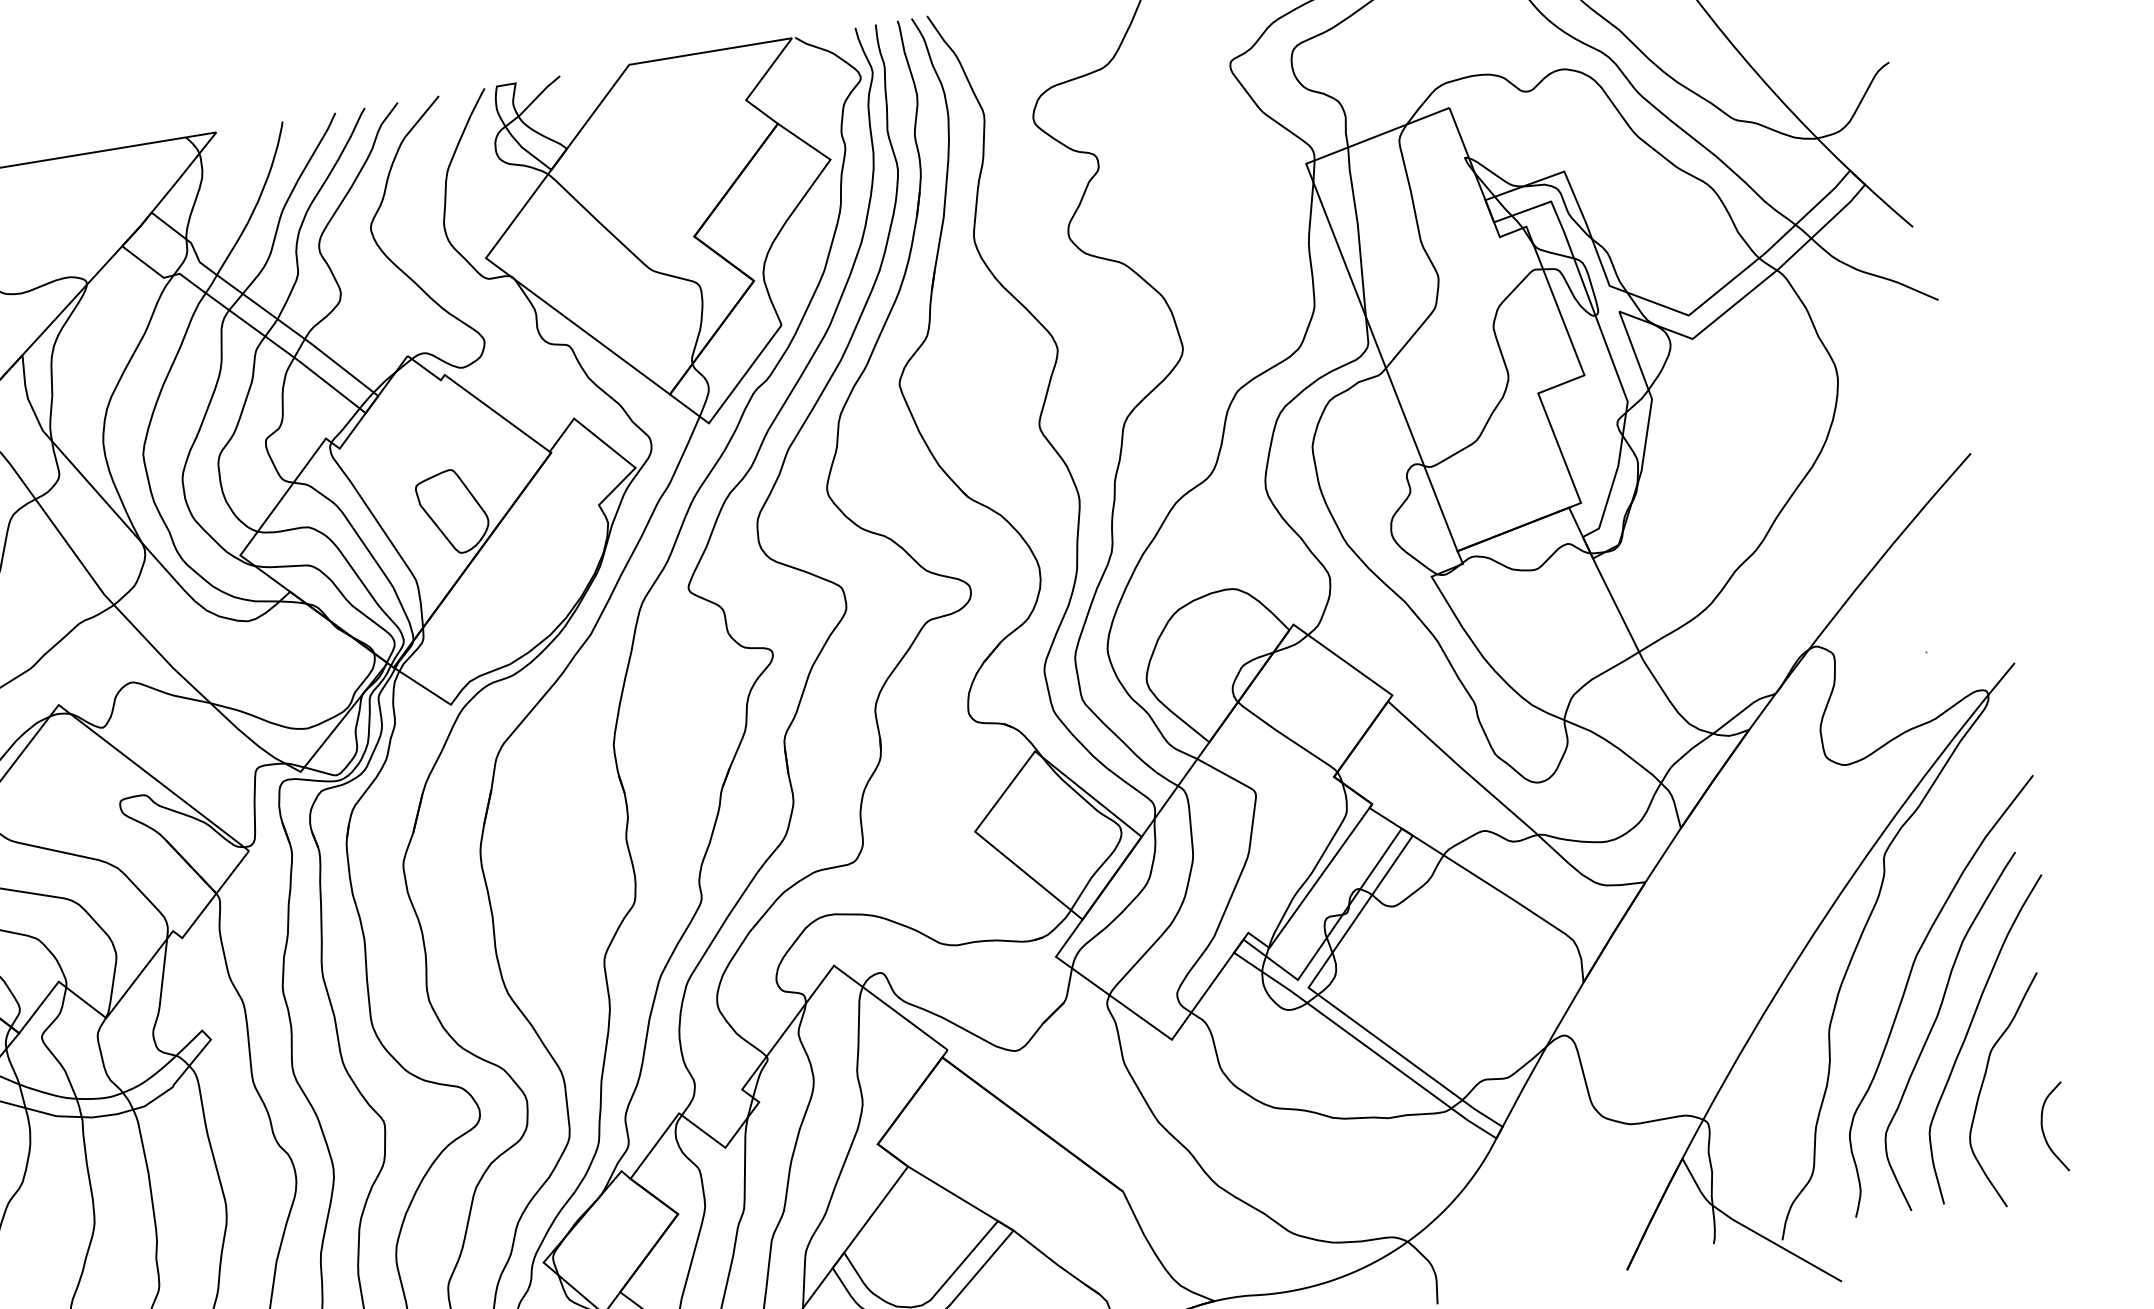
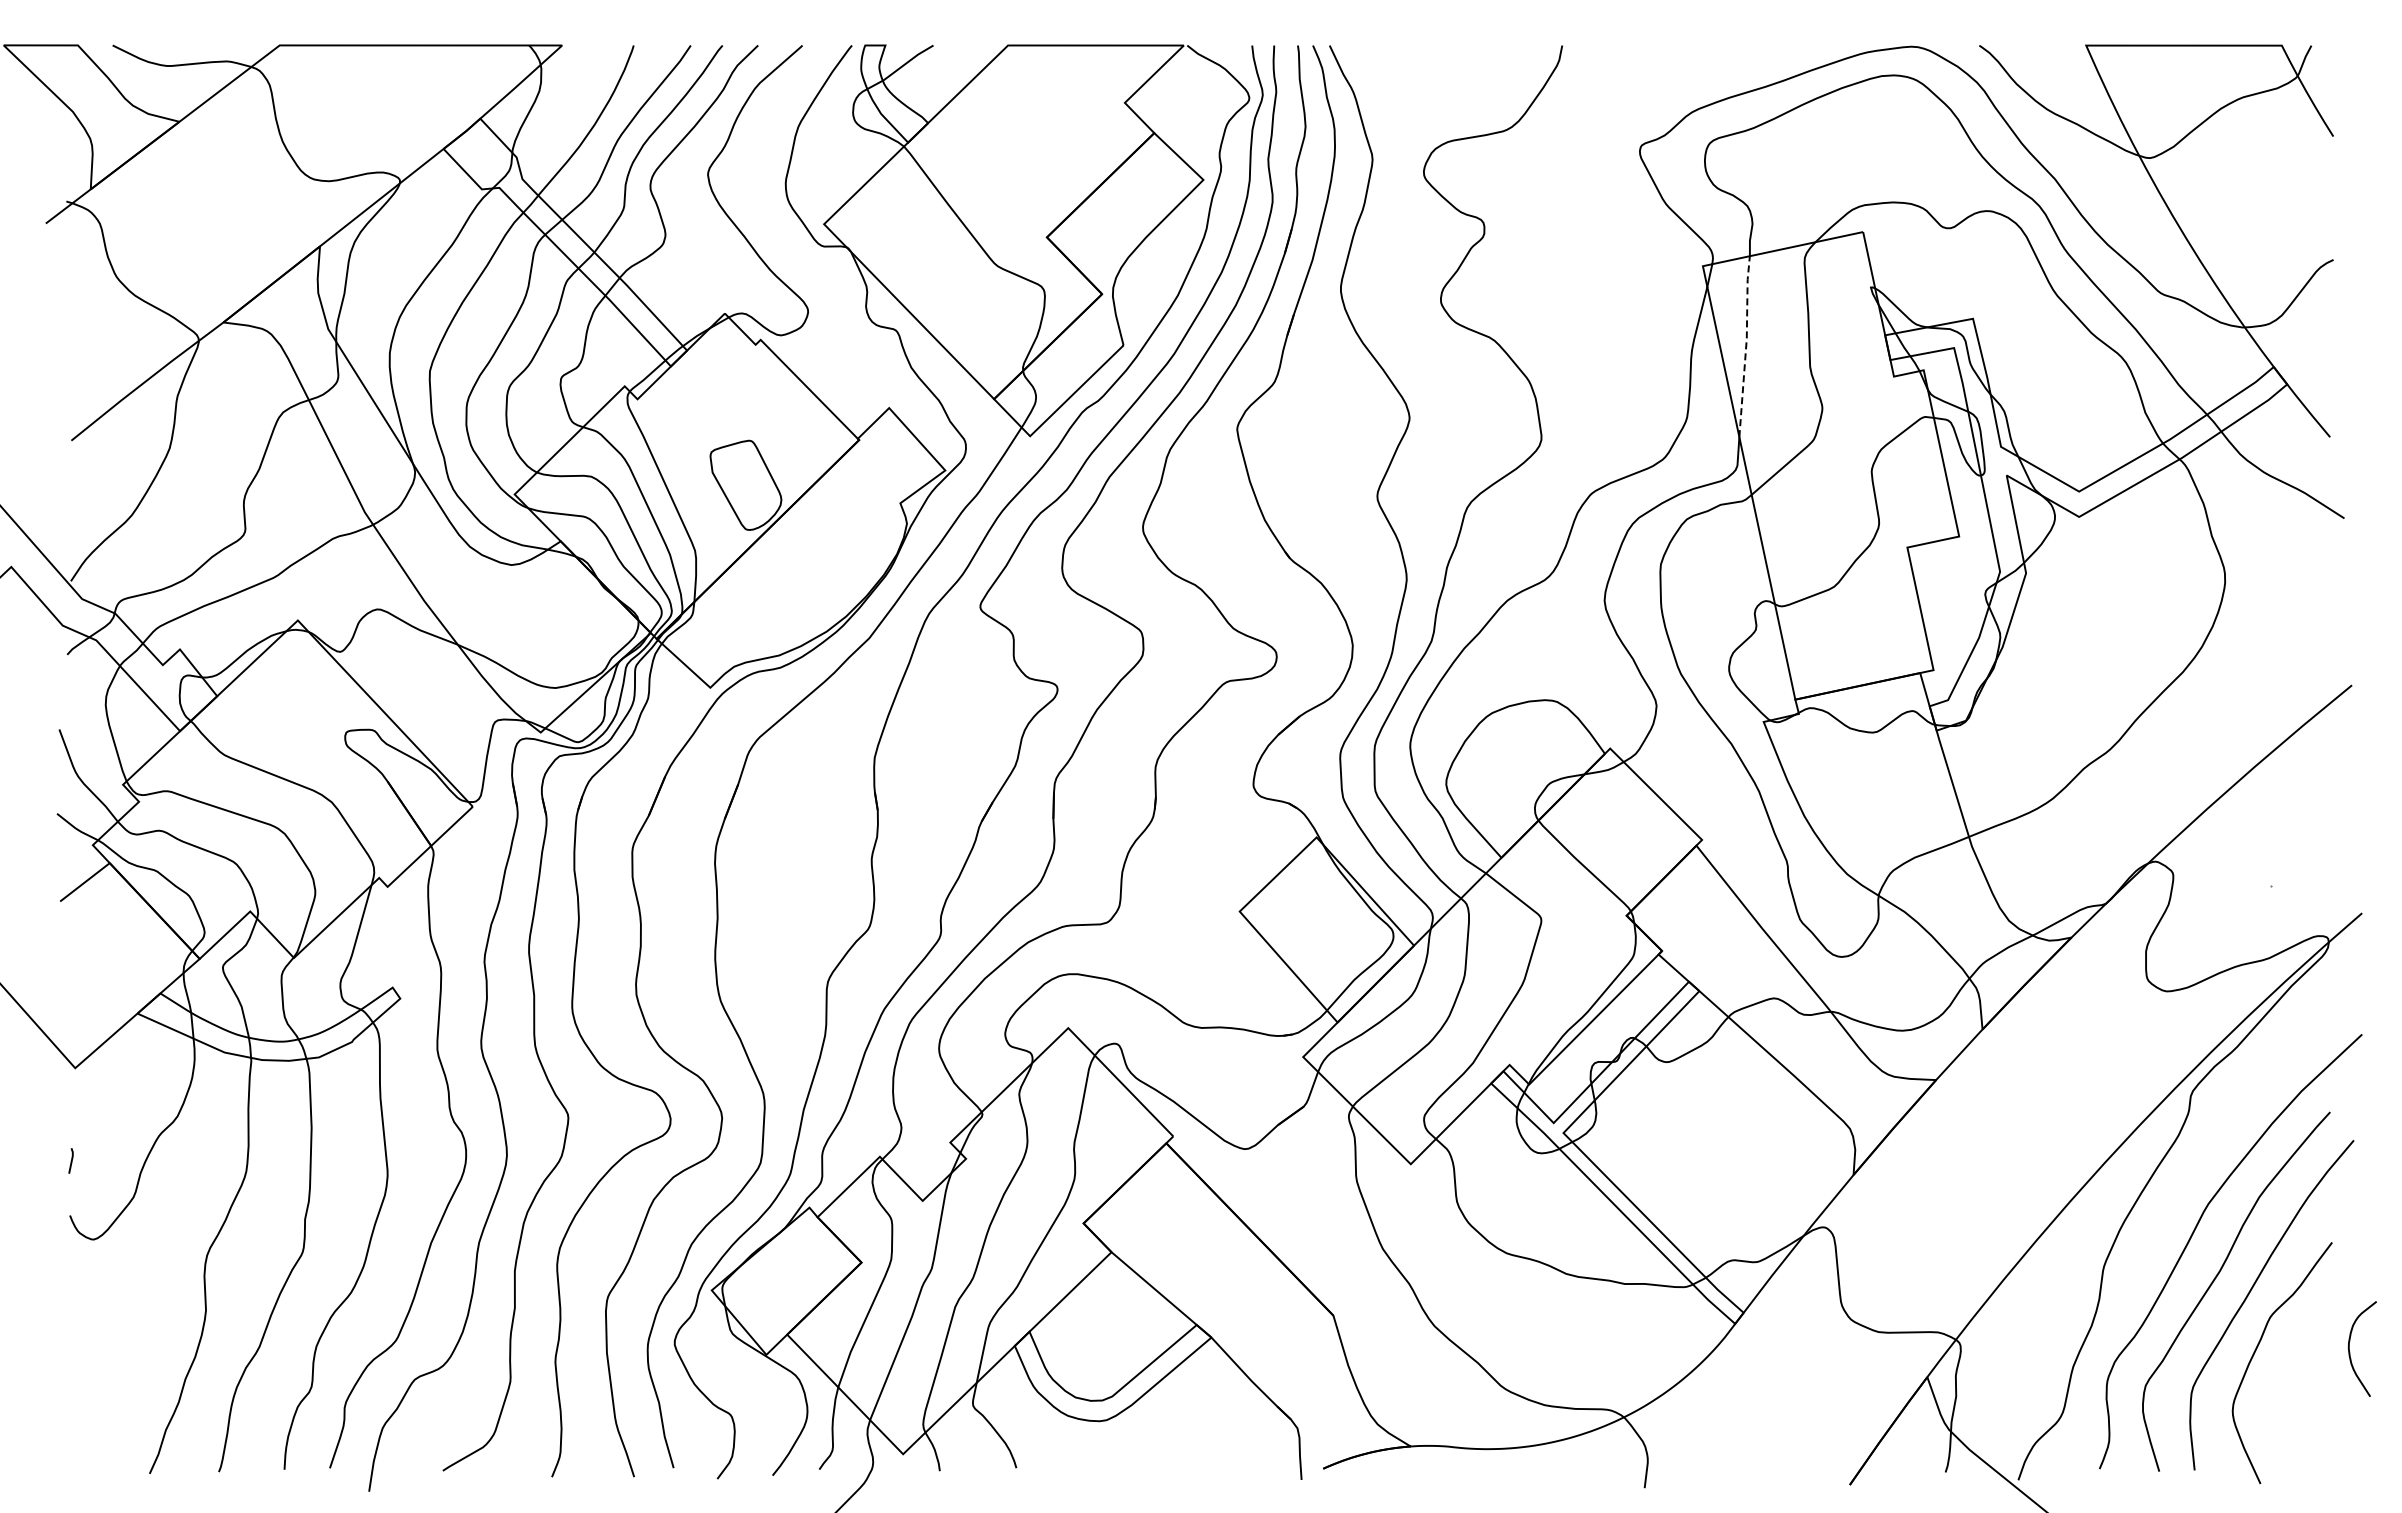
line: (1358, 230) -> (1746, 345), solid -> dashed
curve: (2044, 1132) -> (2350, 1352), moved

